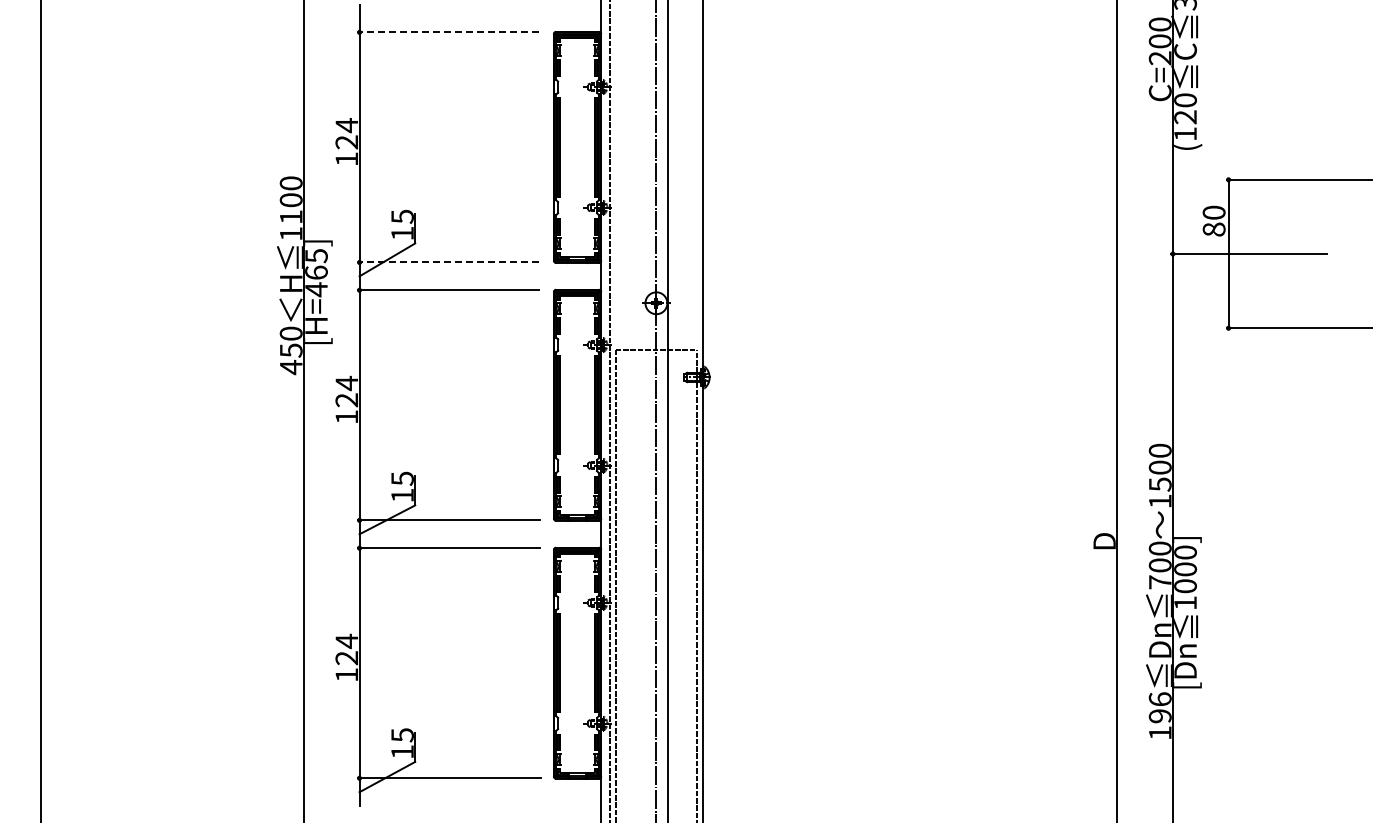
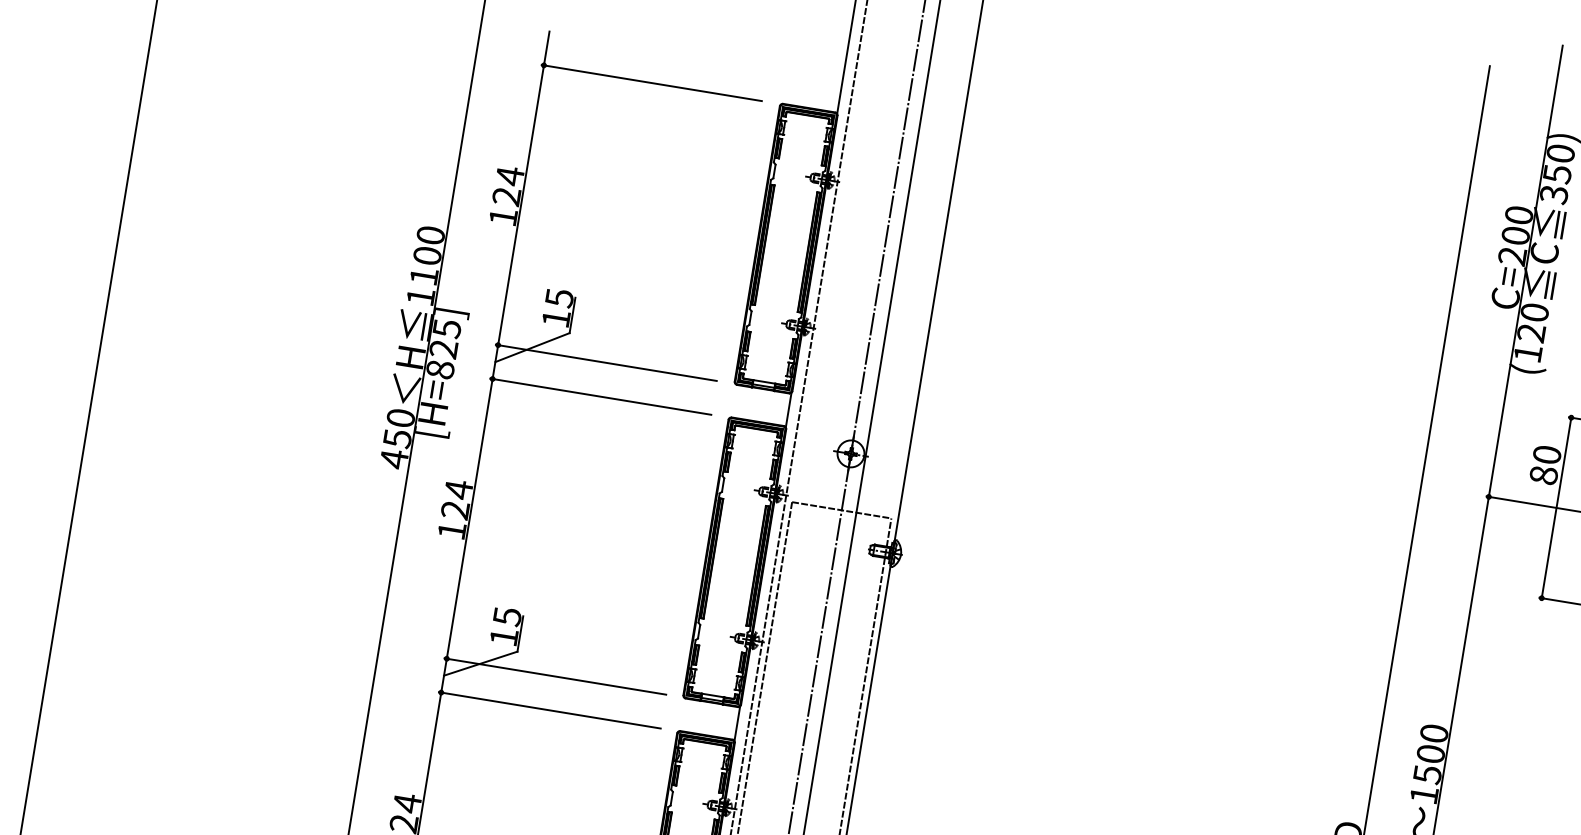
line: (448, 32) -> (652, 83), dashed -> solid
line: (448, 262) -> (606, 362), dashed -> solid
text: (316, 281) -> (442, 359), [H=465] -> [H=825]

